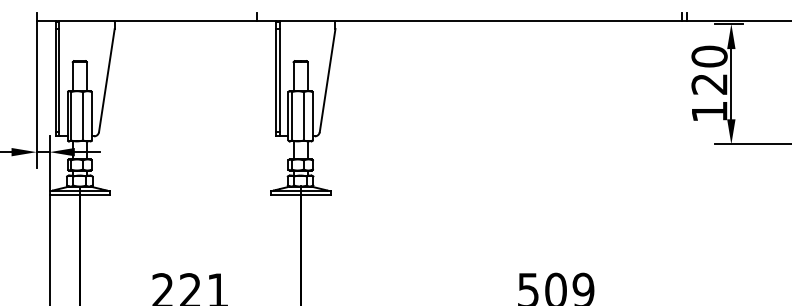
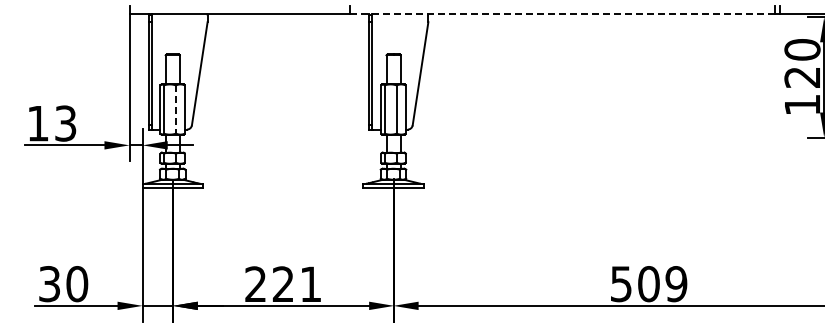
line: (470, 21) -> (563, 14), solid -> dashed
line: (83, 117) -> (176, 110), solid -> dashed

